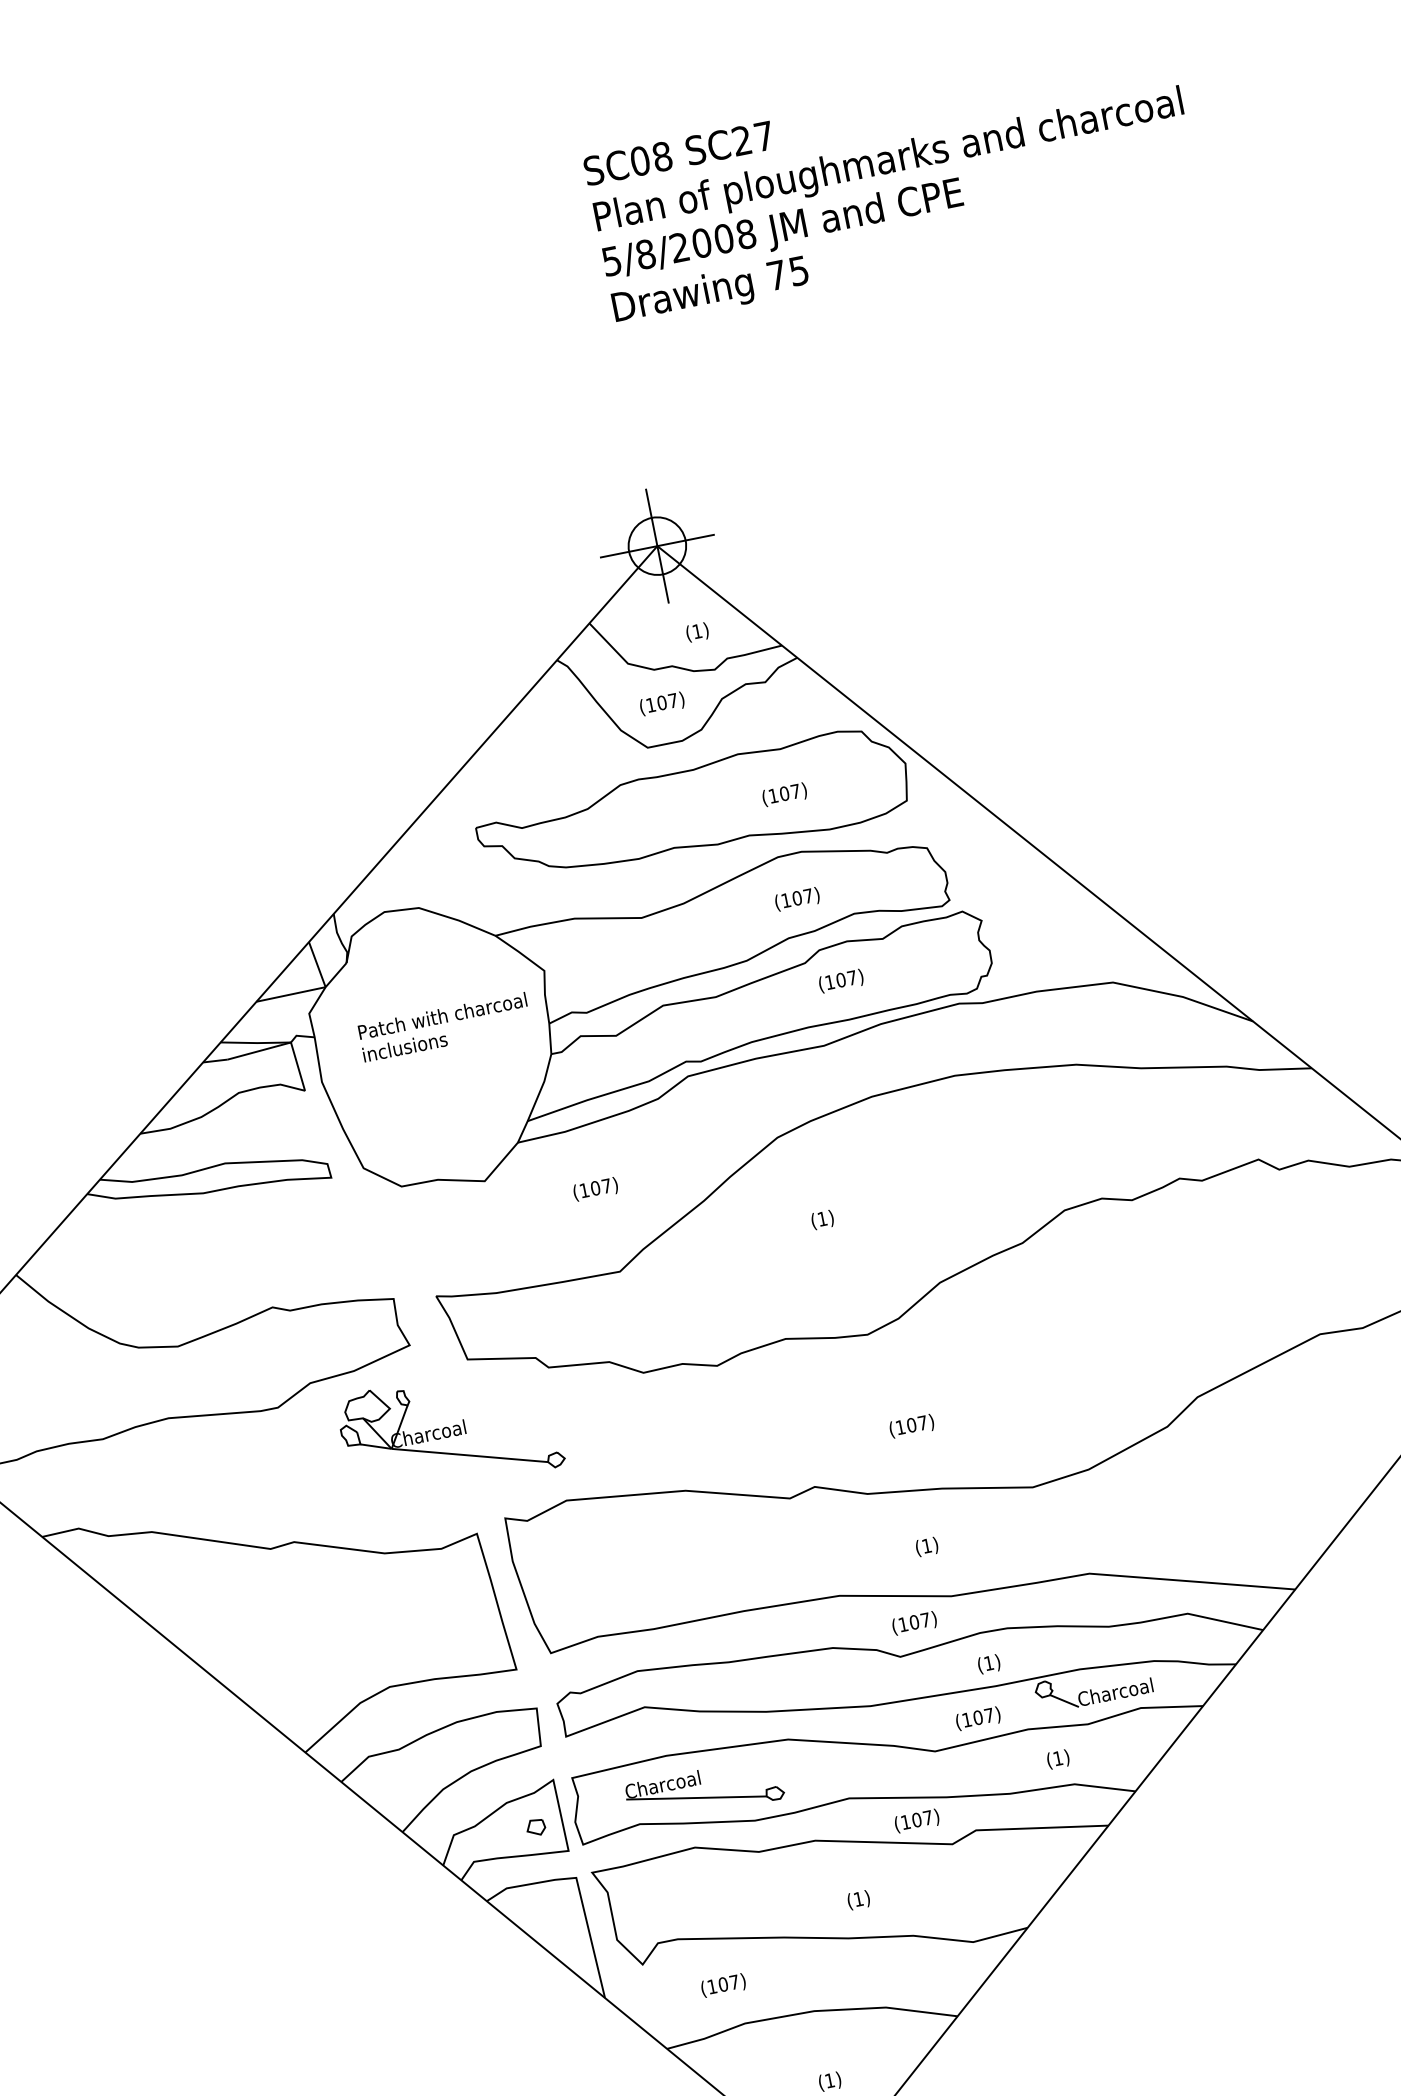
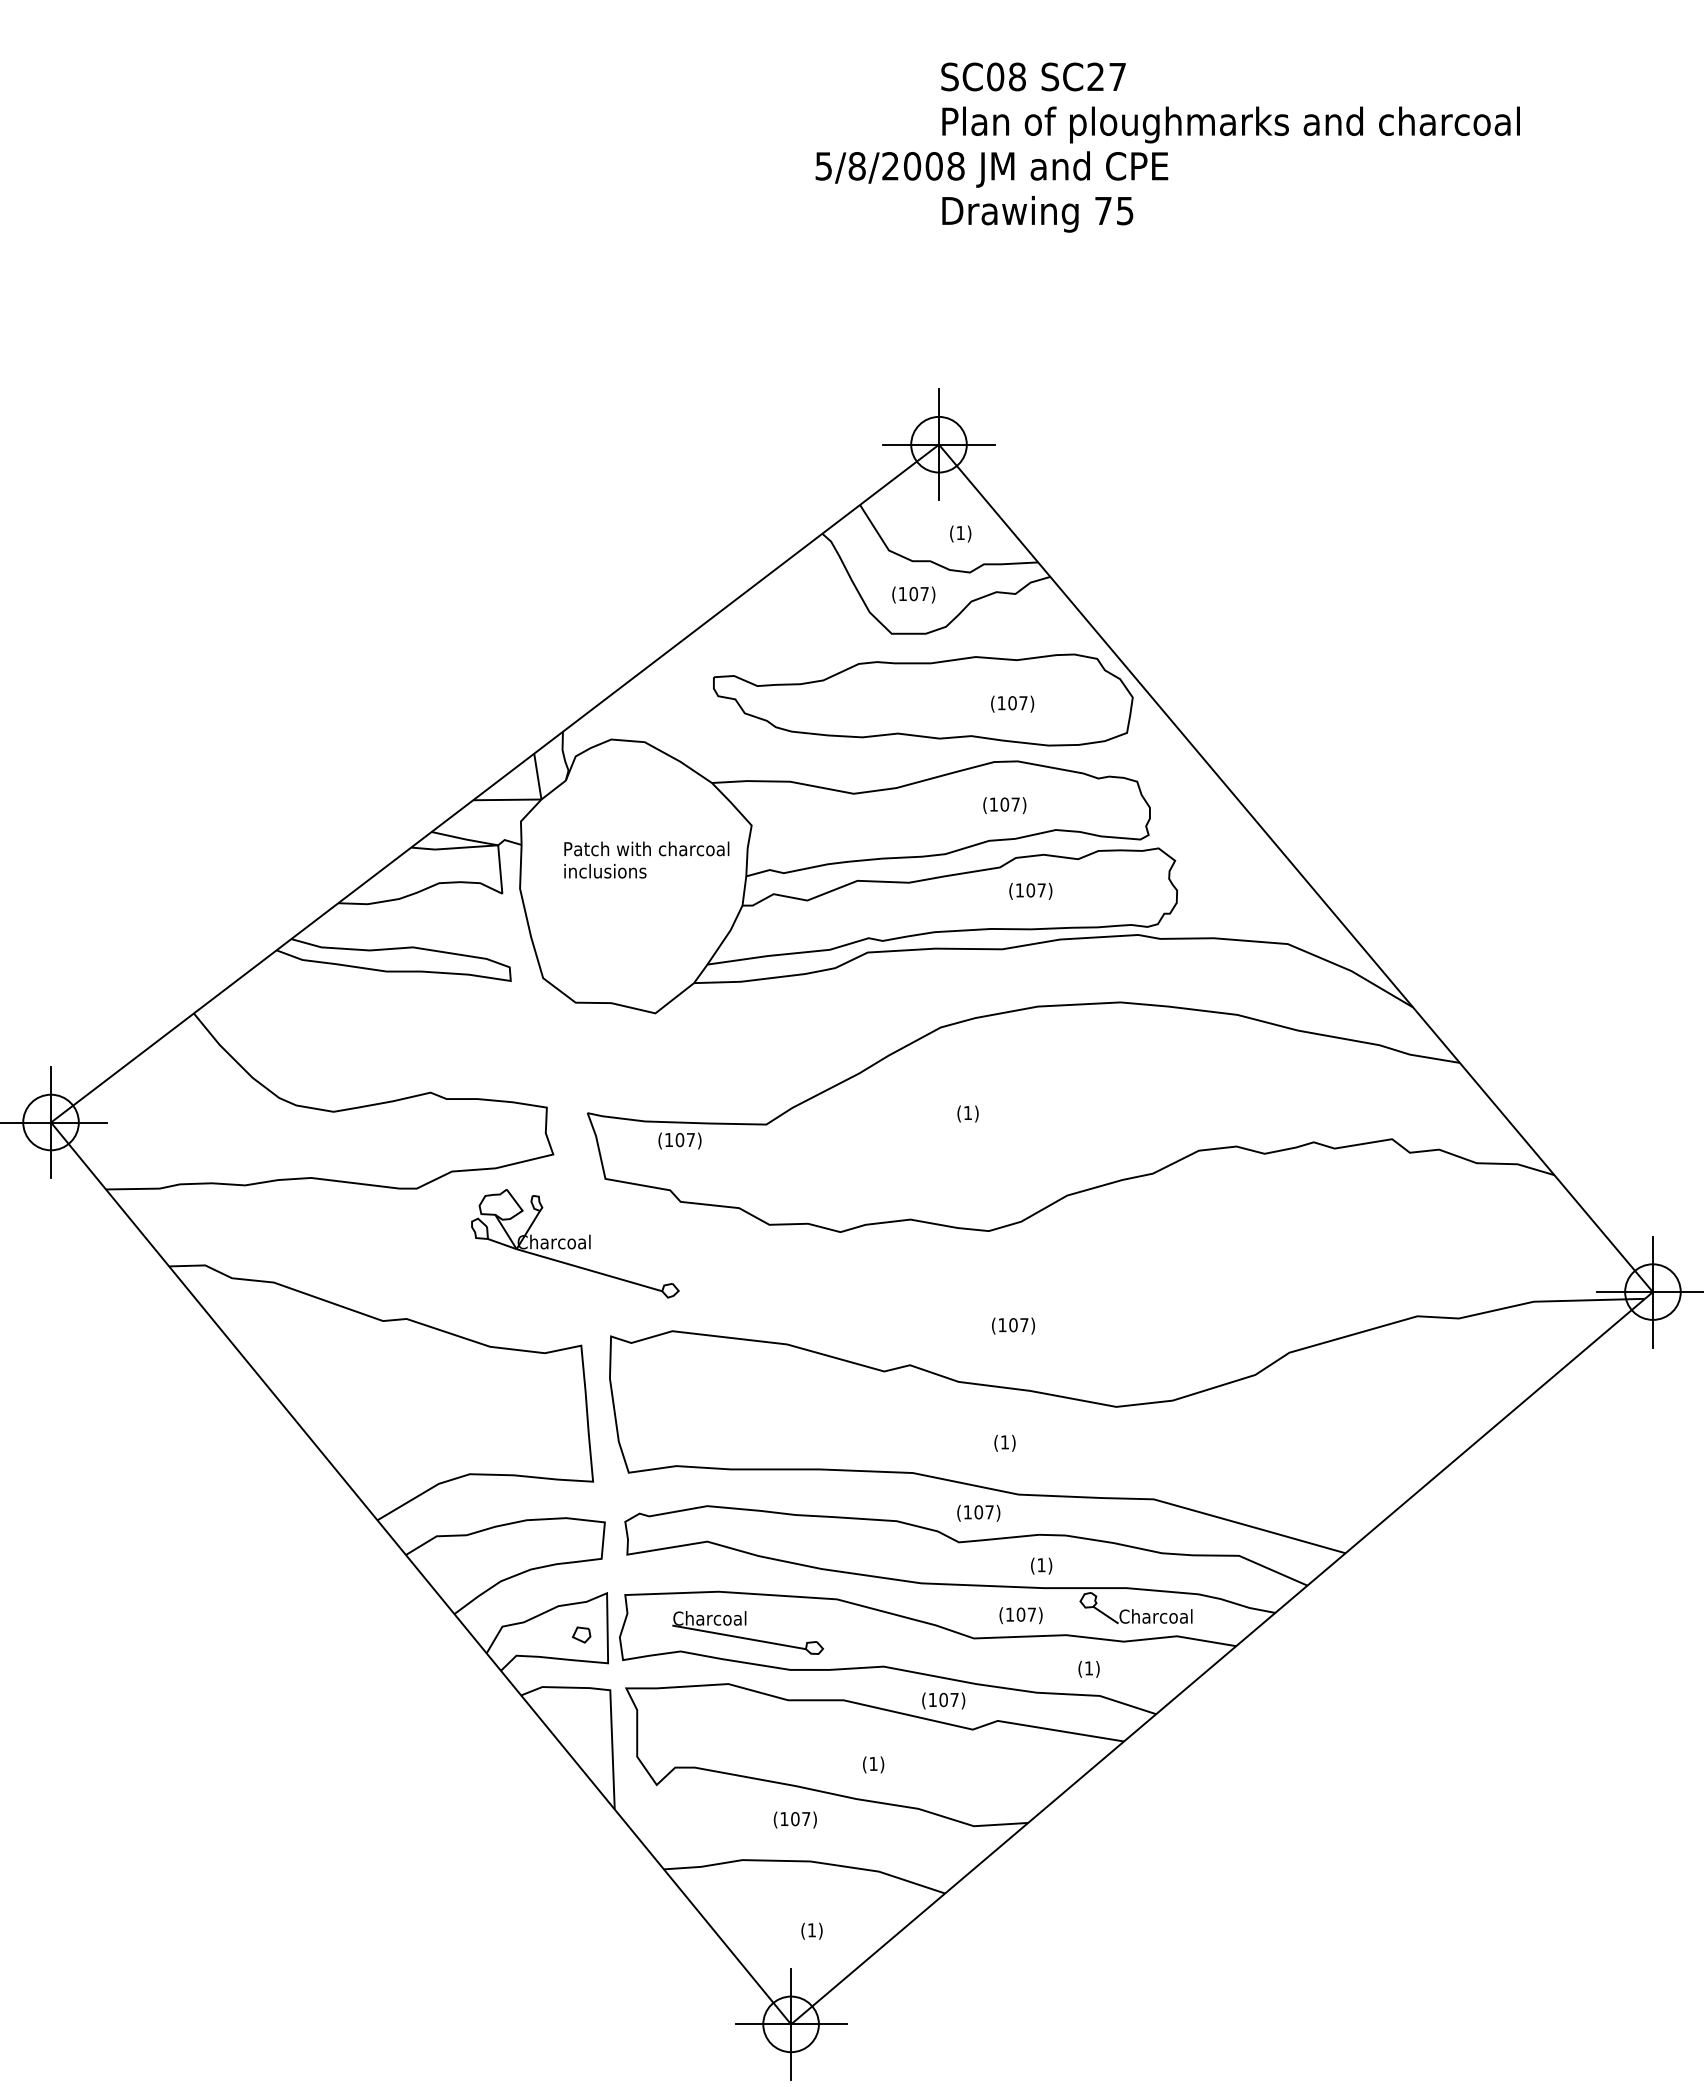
text: (782, 230) -> (991, 169), moved
text: (595, 1188) -> (679, 1140), moved
text: (722, 1985) -> (794, 1819), moved

